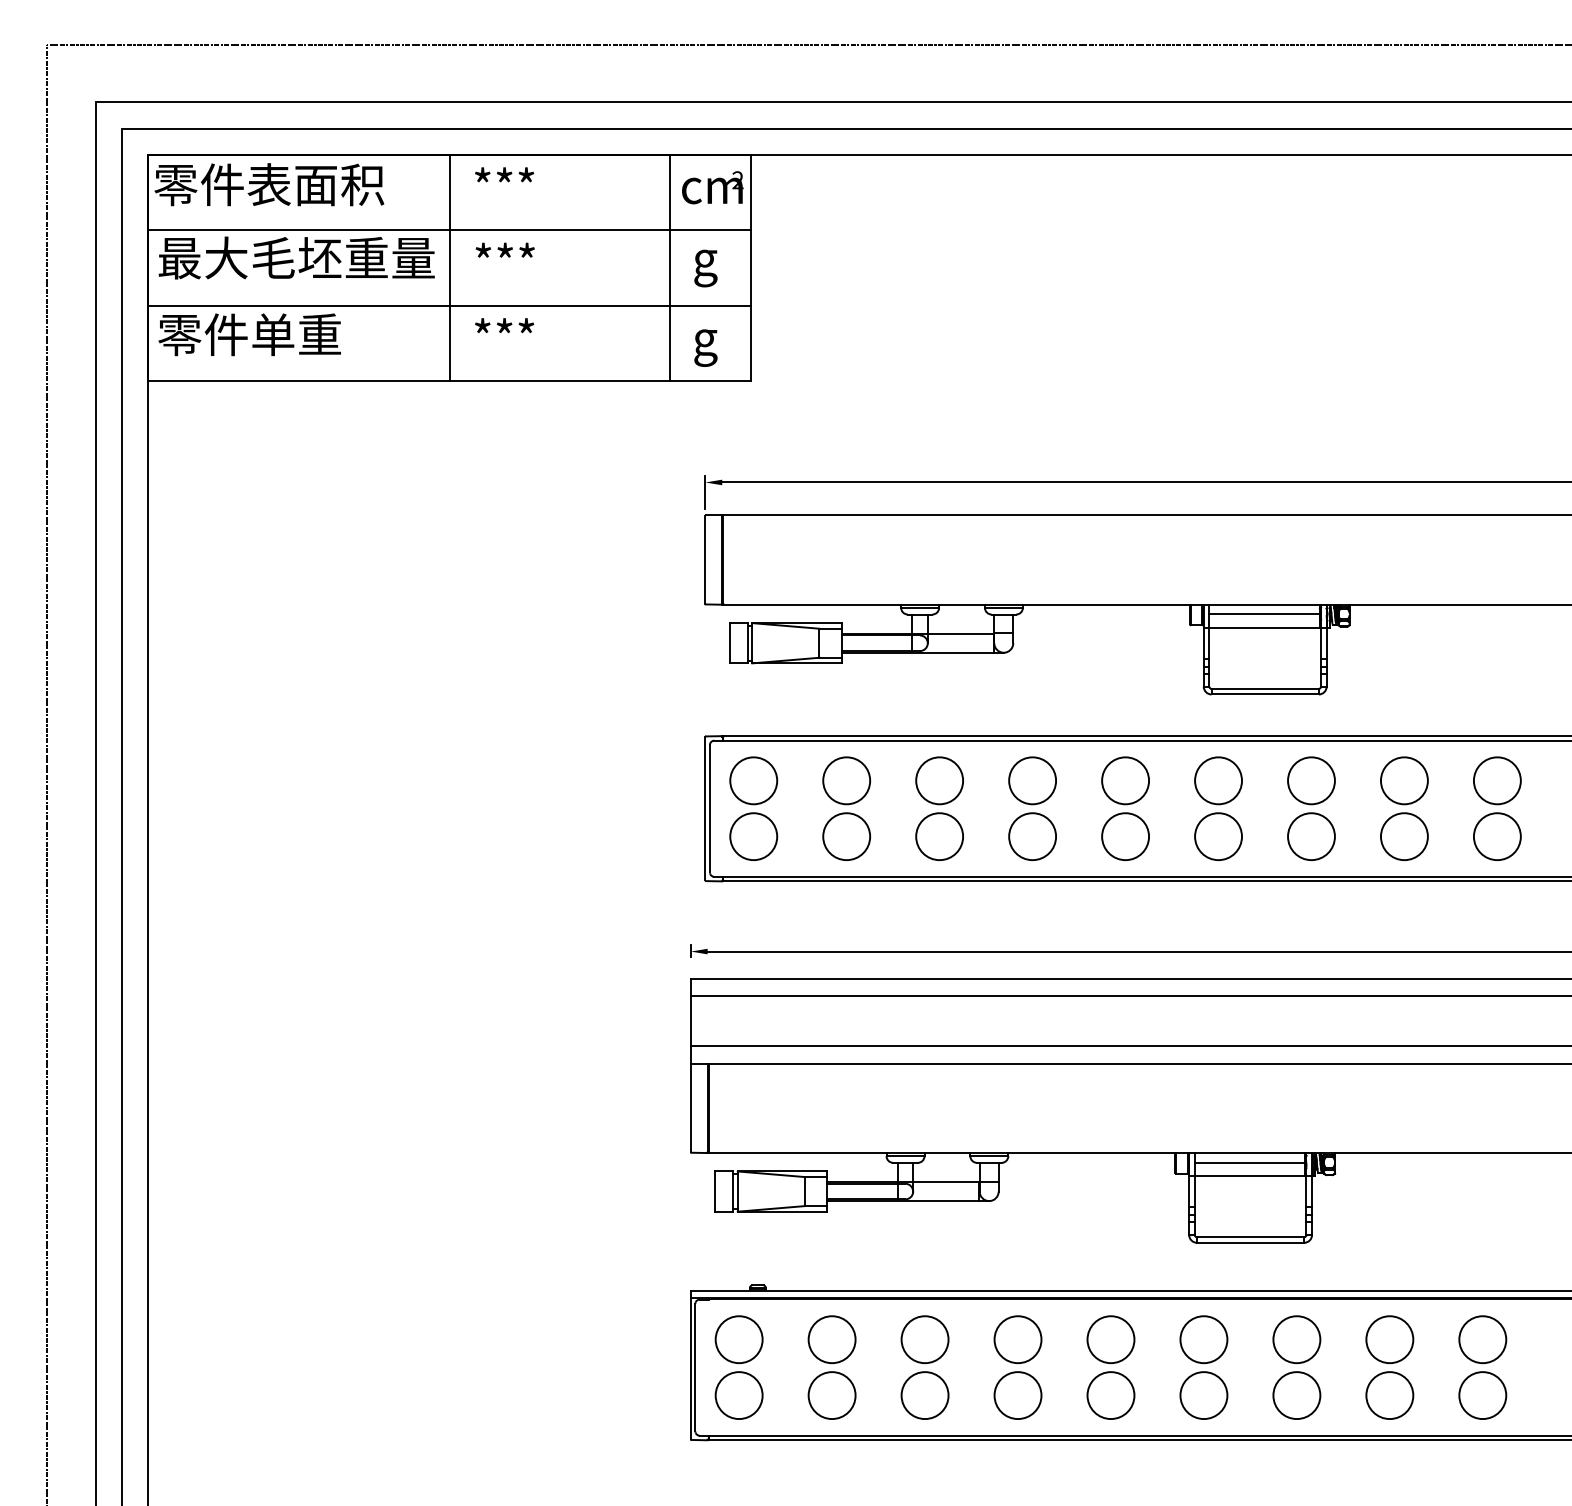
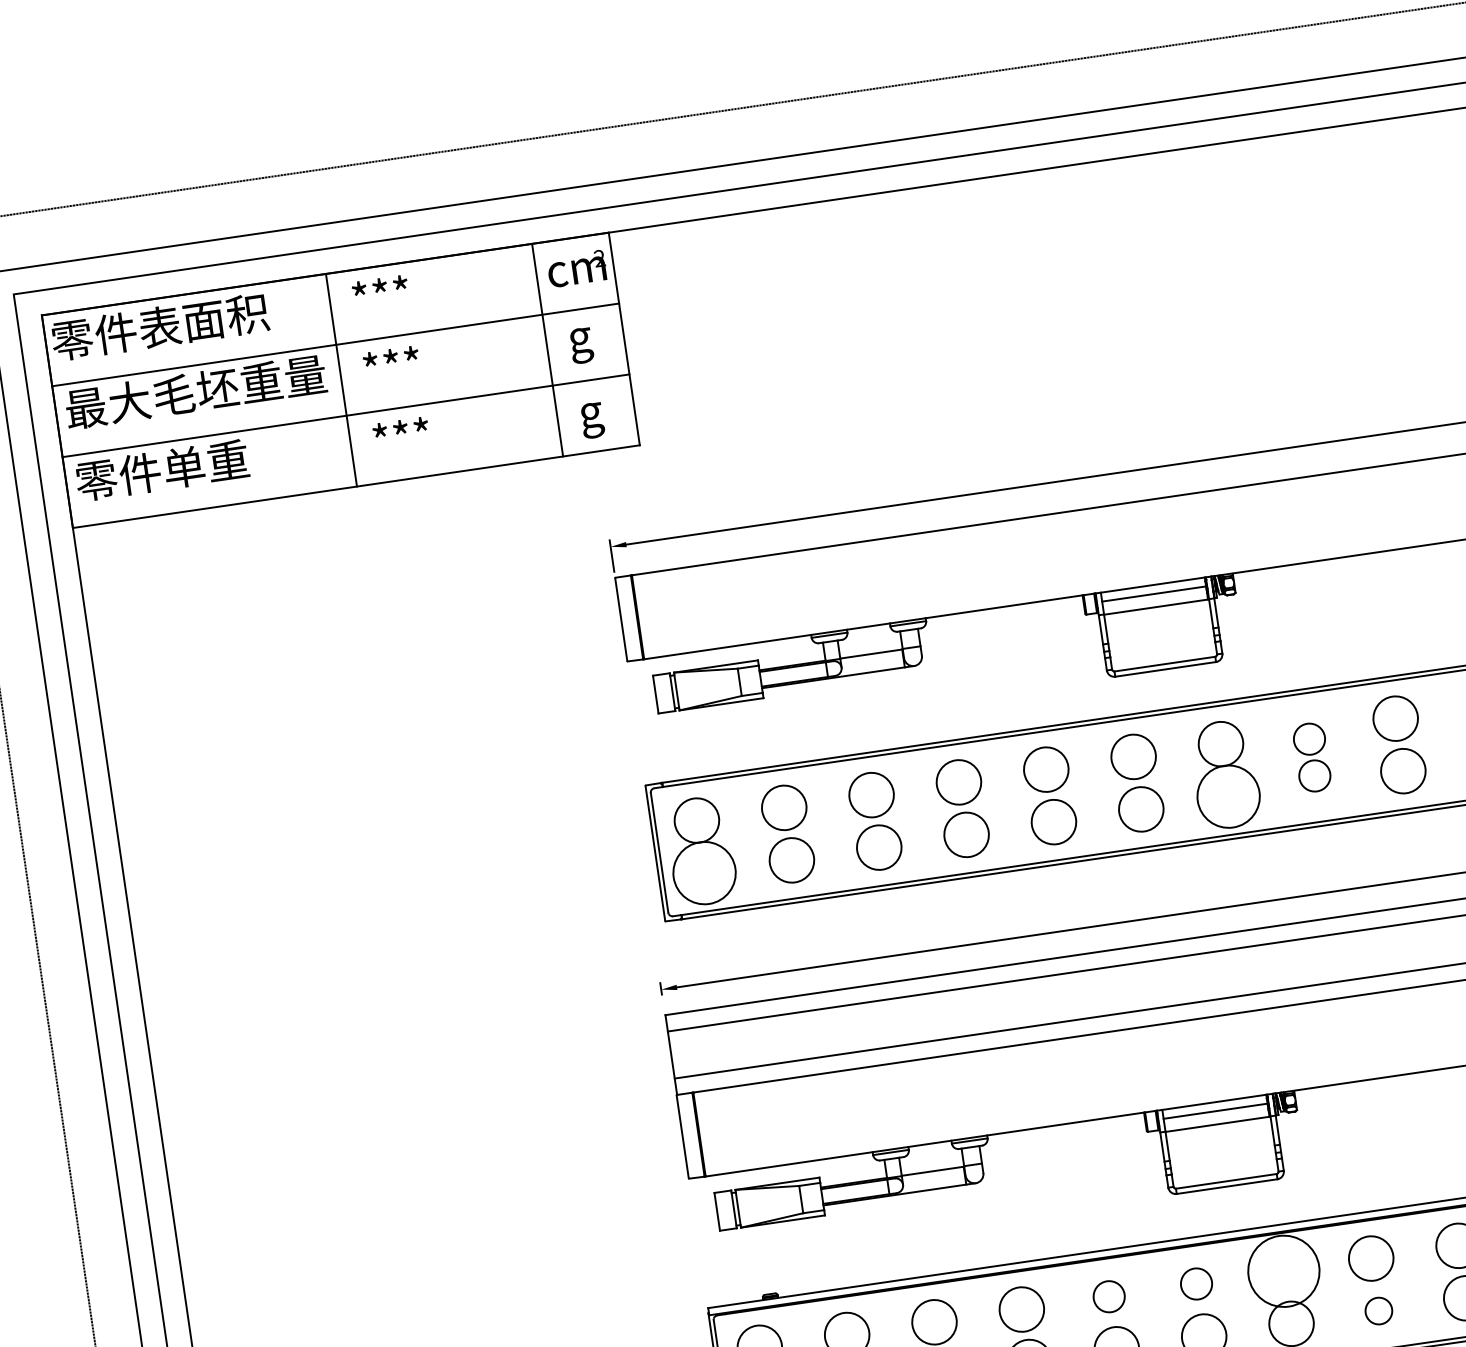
part: (1404, 808) -> (1312, 757), size x0.7
circle: (753, 836) -> (704, 872), size x1.4
circle: (1311, 836) -> (1228, 796), size x1.4
circle: (1110, 1339) -> (1108, 1296), size x0.7
circle: (1203, 1339) -> (1196, 1283), size x0.7
circle: (1296, 1339) -> (1283, 1271), size x1.6
circle: (1389, 1395) -> (1378, 1311), size x0.6

